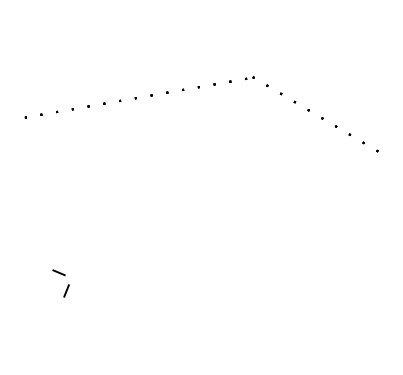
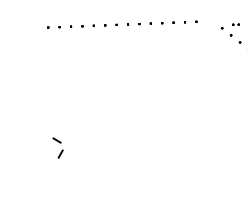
part: (249, 77) -> (235, 24), moved

